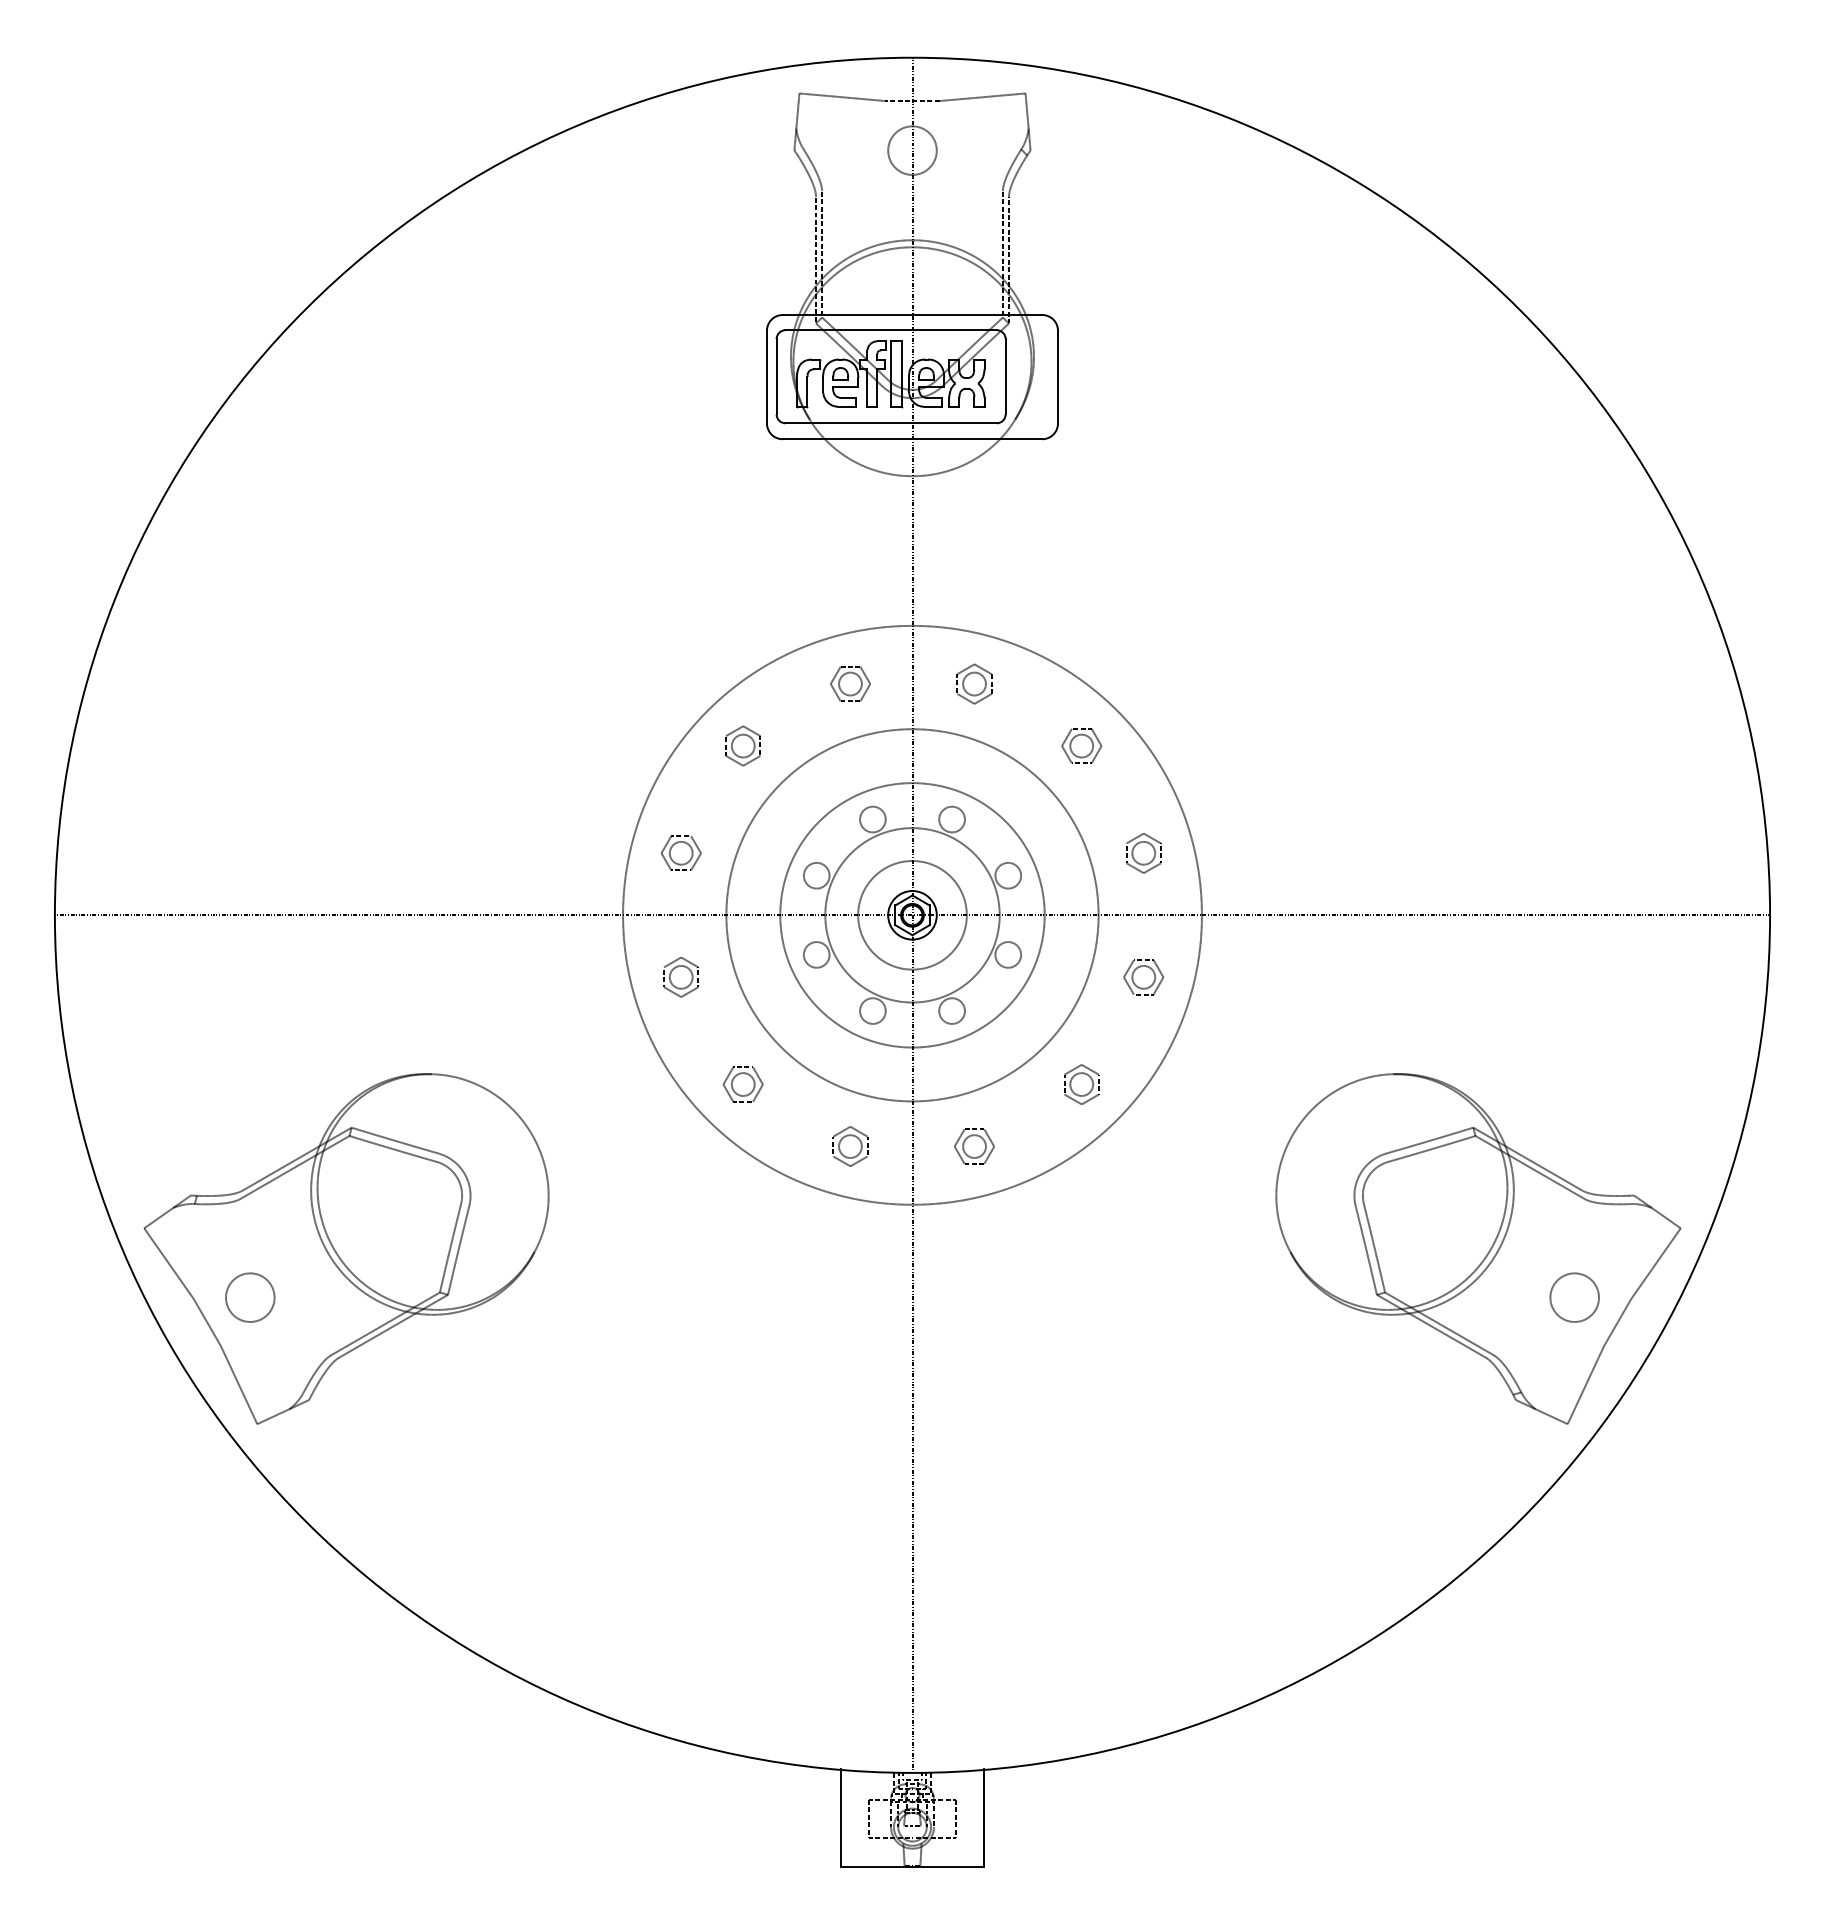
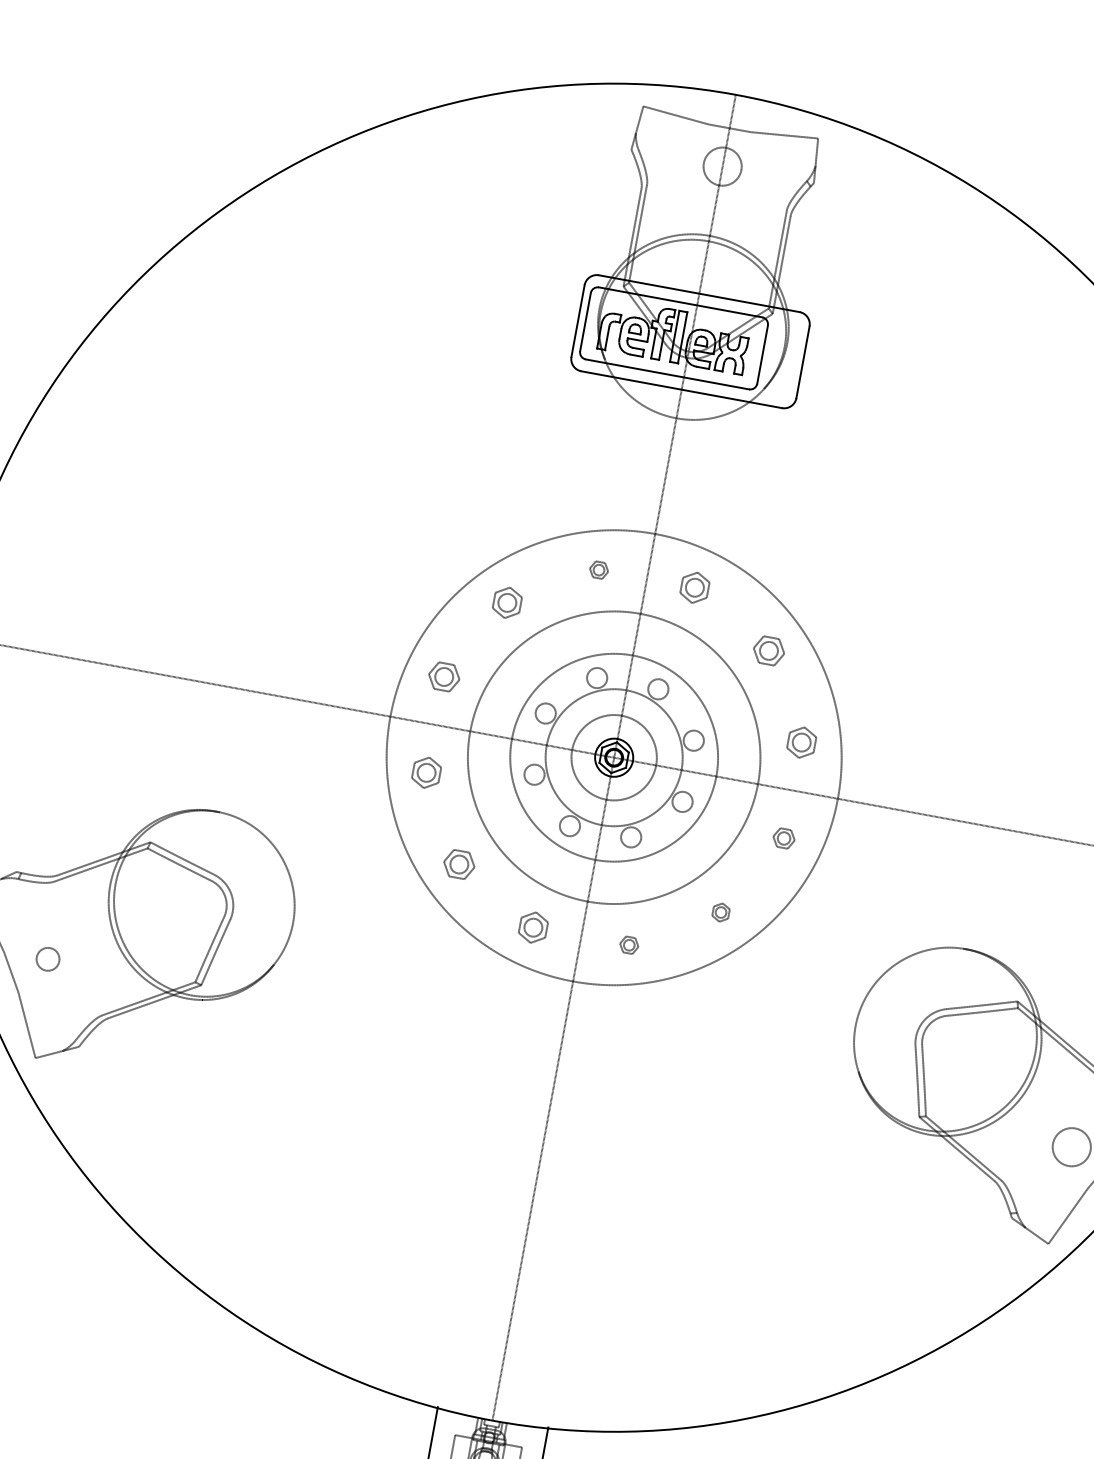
part: (850, 683) -> (599, 569), size x0.6
part: (1143, 977) -> (783, 838), size x0.7
part: (1081, 1084) -> (720, 912), size x0.6
part: (974, 1146) -> (629, 945), size x0.6
circle: (250, 1297) -> (48, 959), size x0.6

